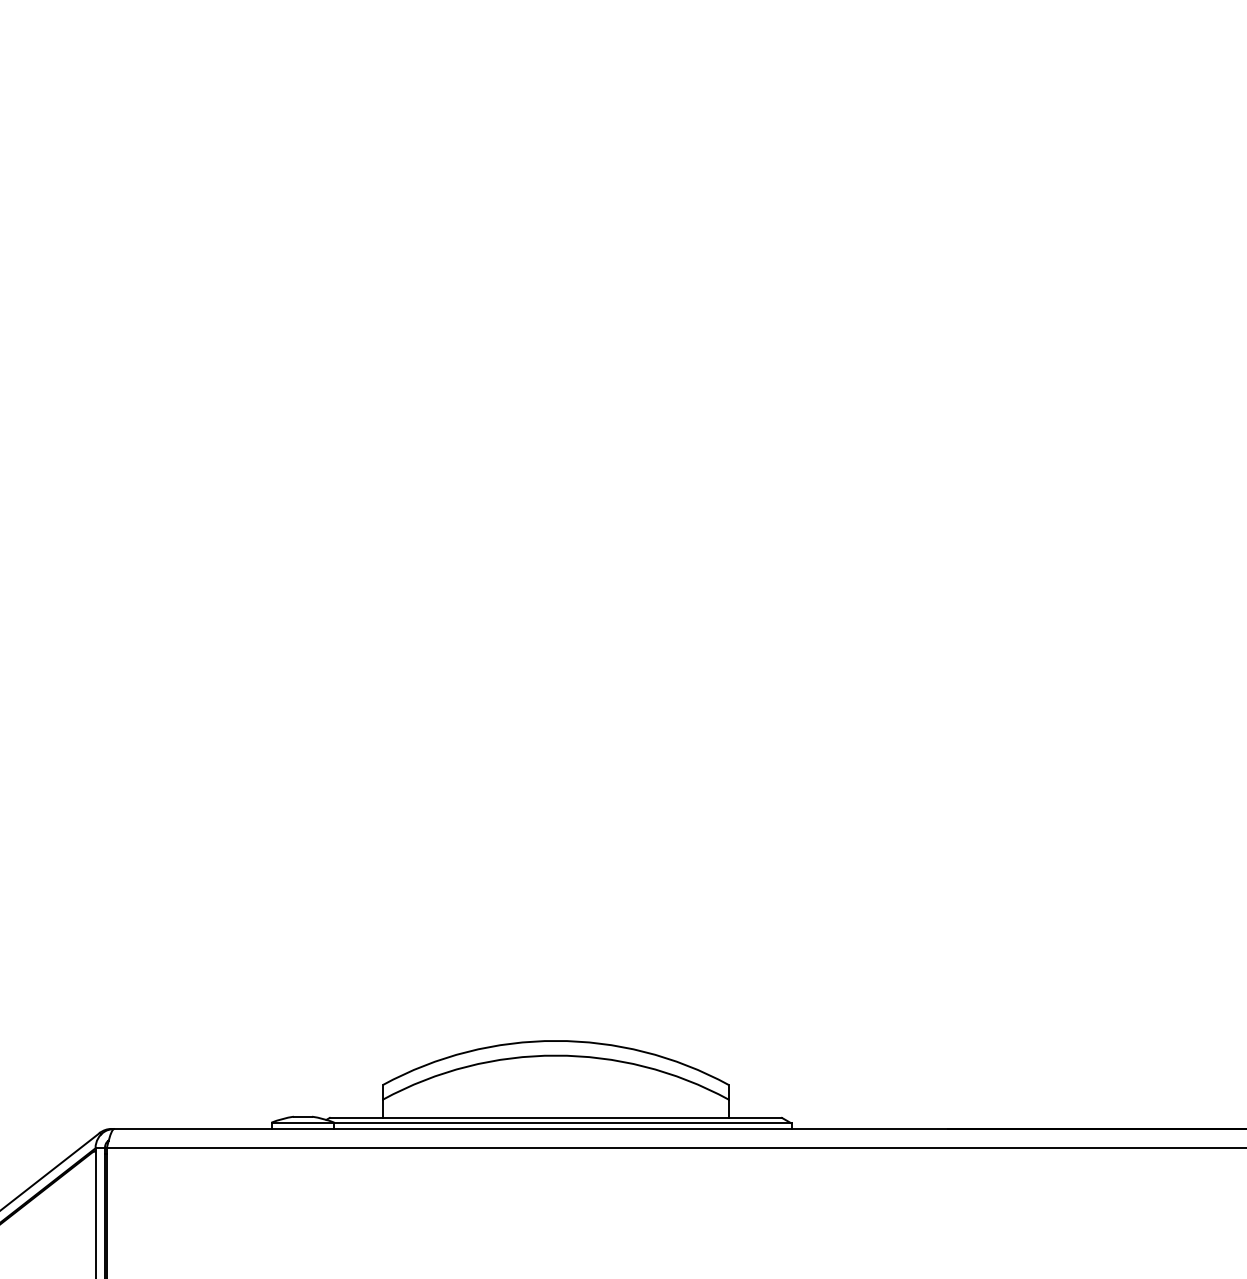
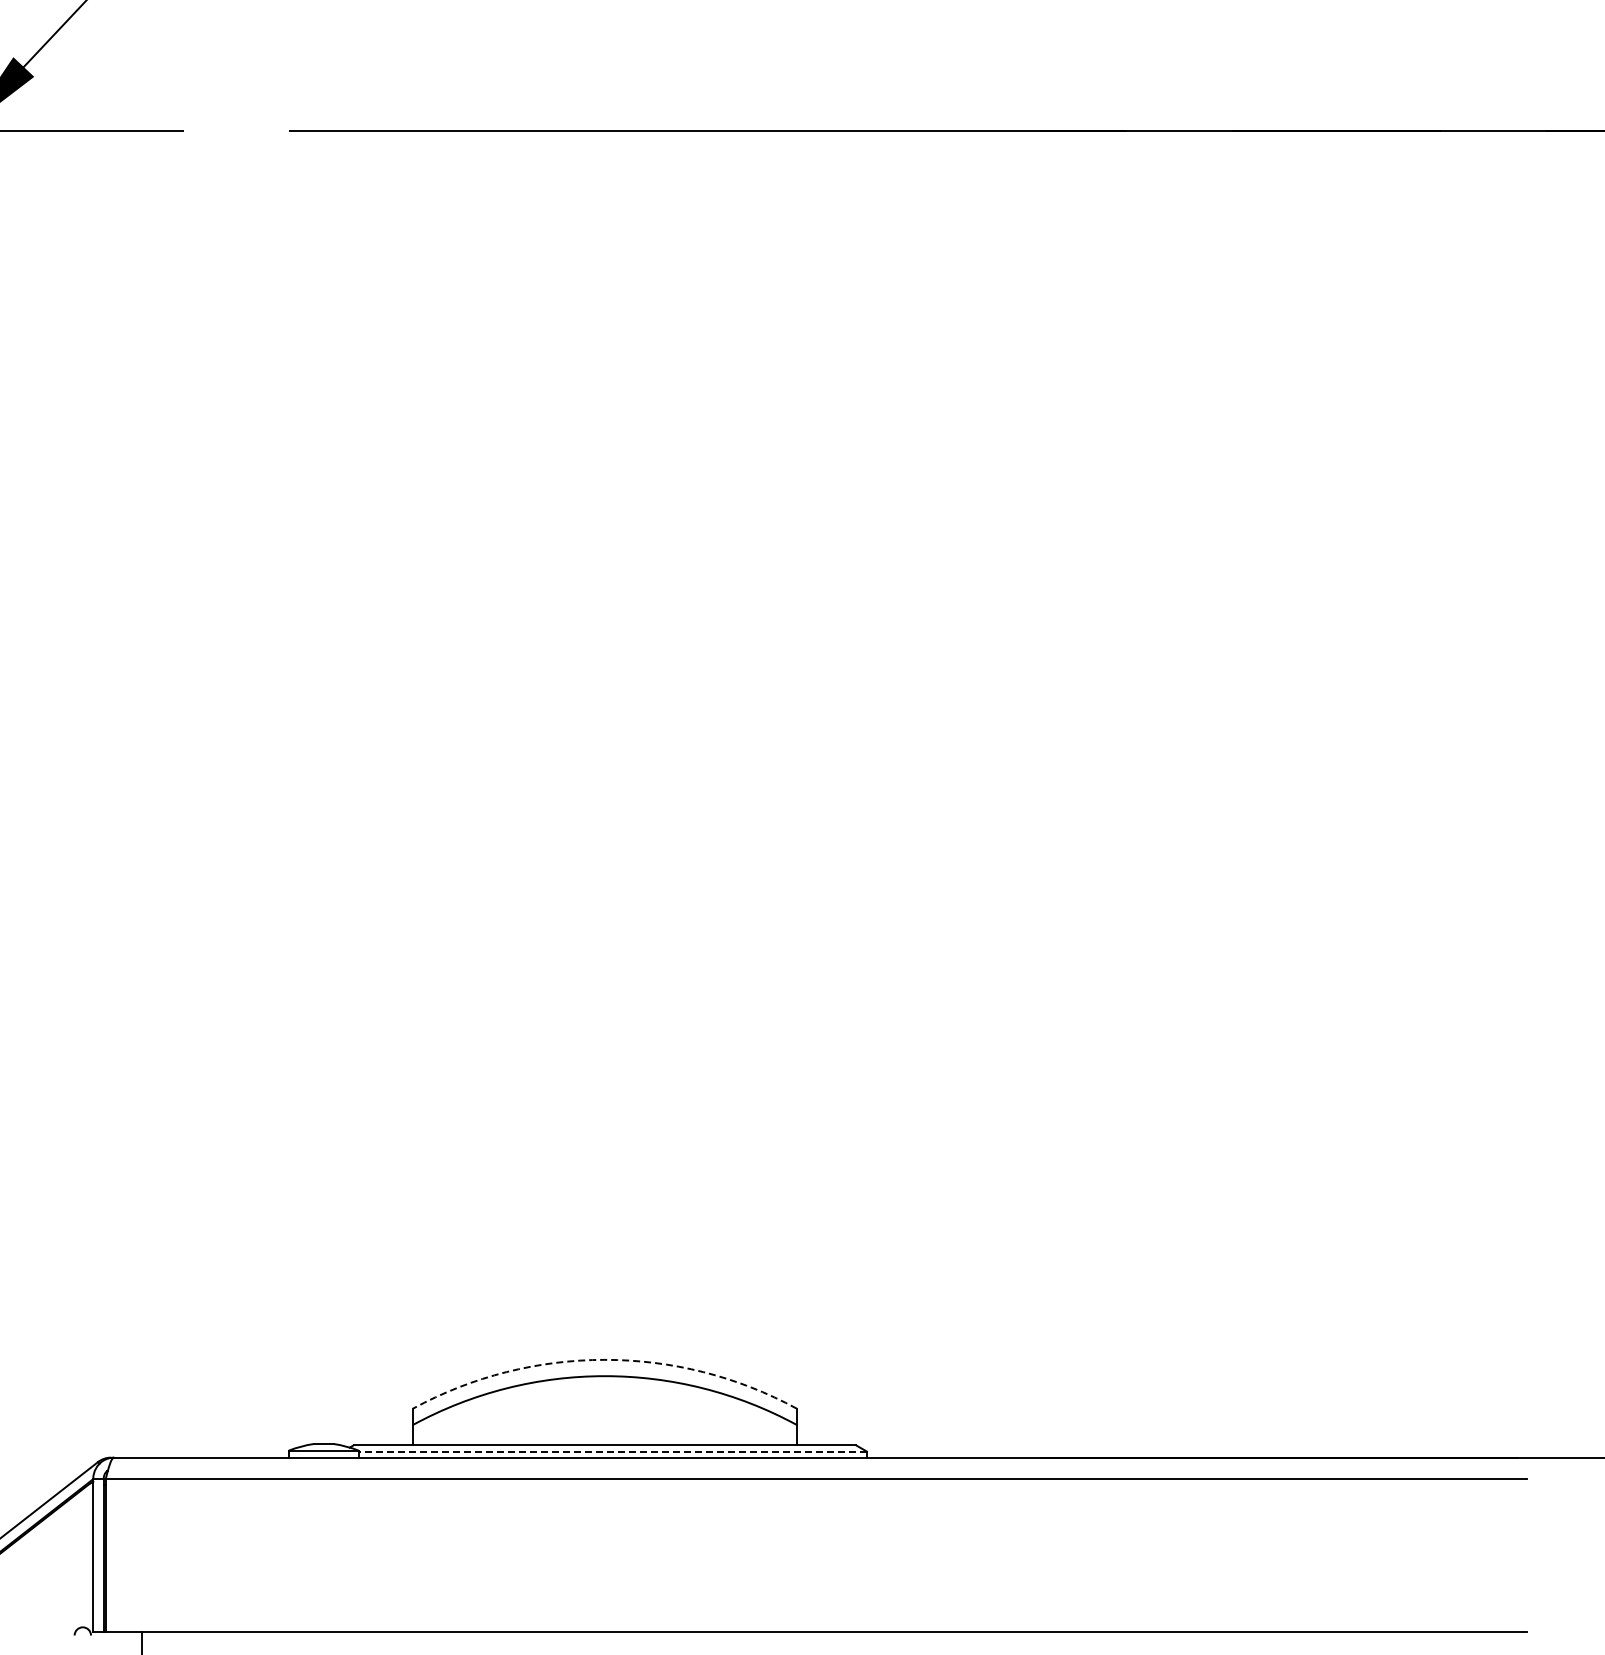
arc: (555, 1040) -> (604, 1359), solid -> dashed
line: (562, 1123) -> (612, 1451), solid -> dashed

